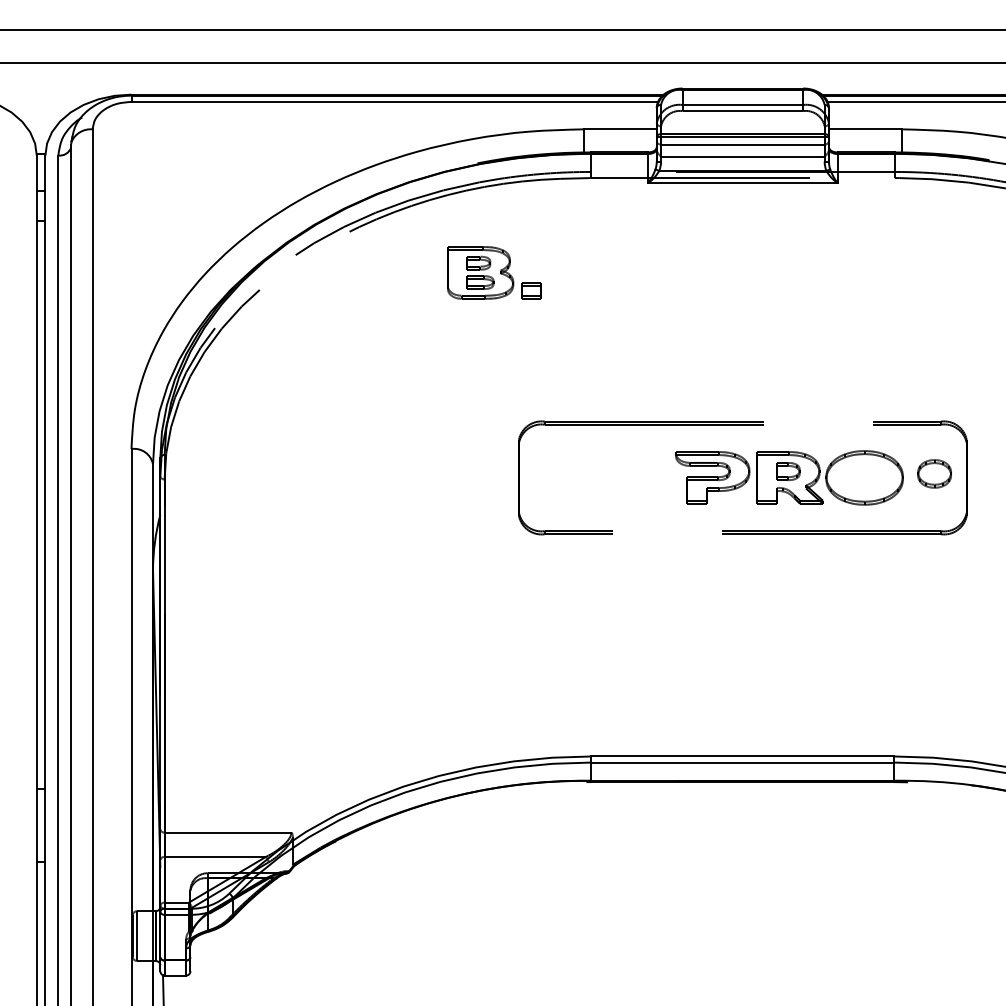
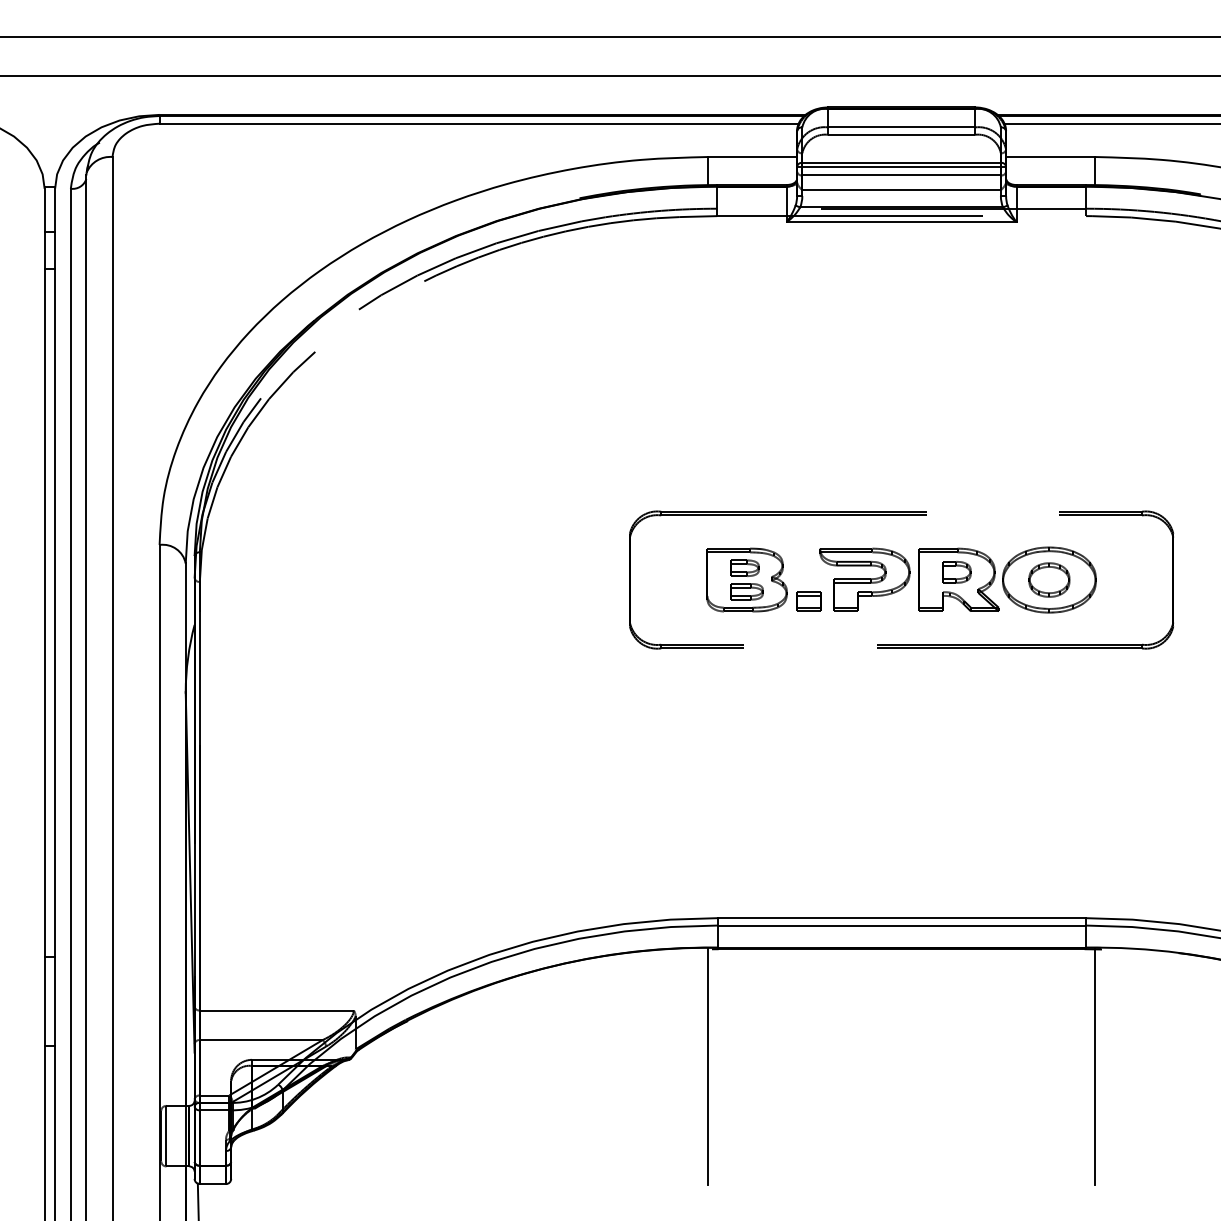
part: (494, 272) -> (764, 579), moved
part: (934, 473) -> (1049, 579), moved
line: (583, 878) -> (708, 1066), added
line: (902, 879) -> (1095, 1067), added

